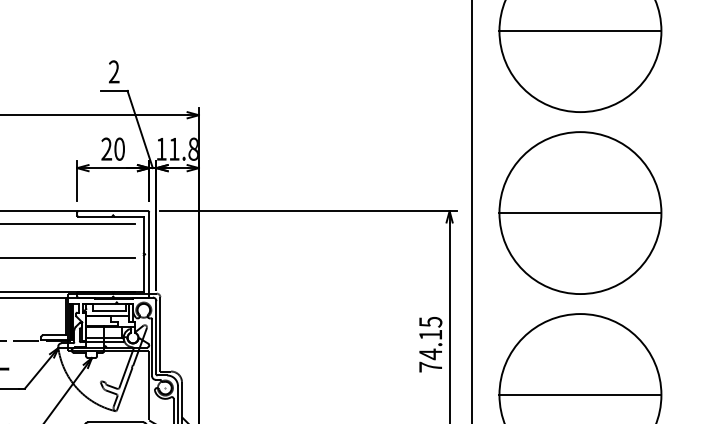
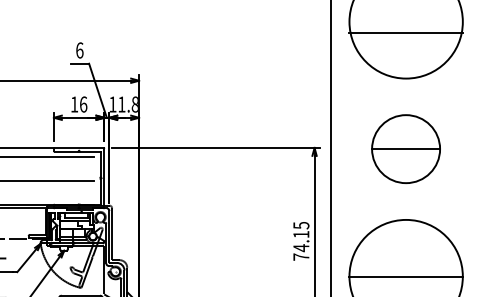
line: (579, 30) -> (405, 32), moved
text: (113, 71) -> (79, 50), 2 -> 6
text: (112, 149) -> (78, 104), 20 -> 16
part: (579, 212) -> (405, 148), size x0.6

